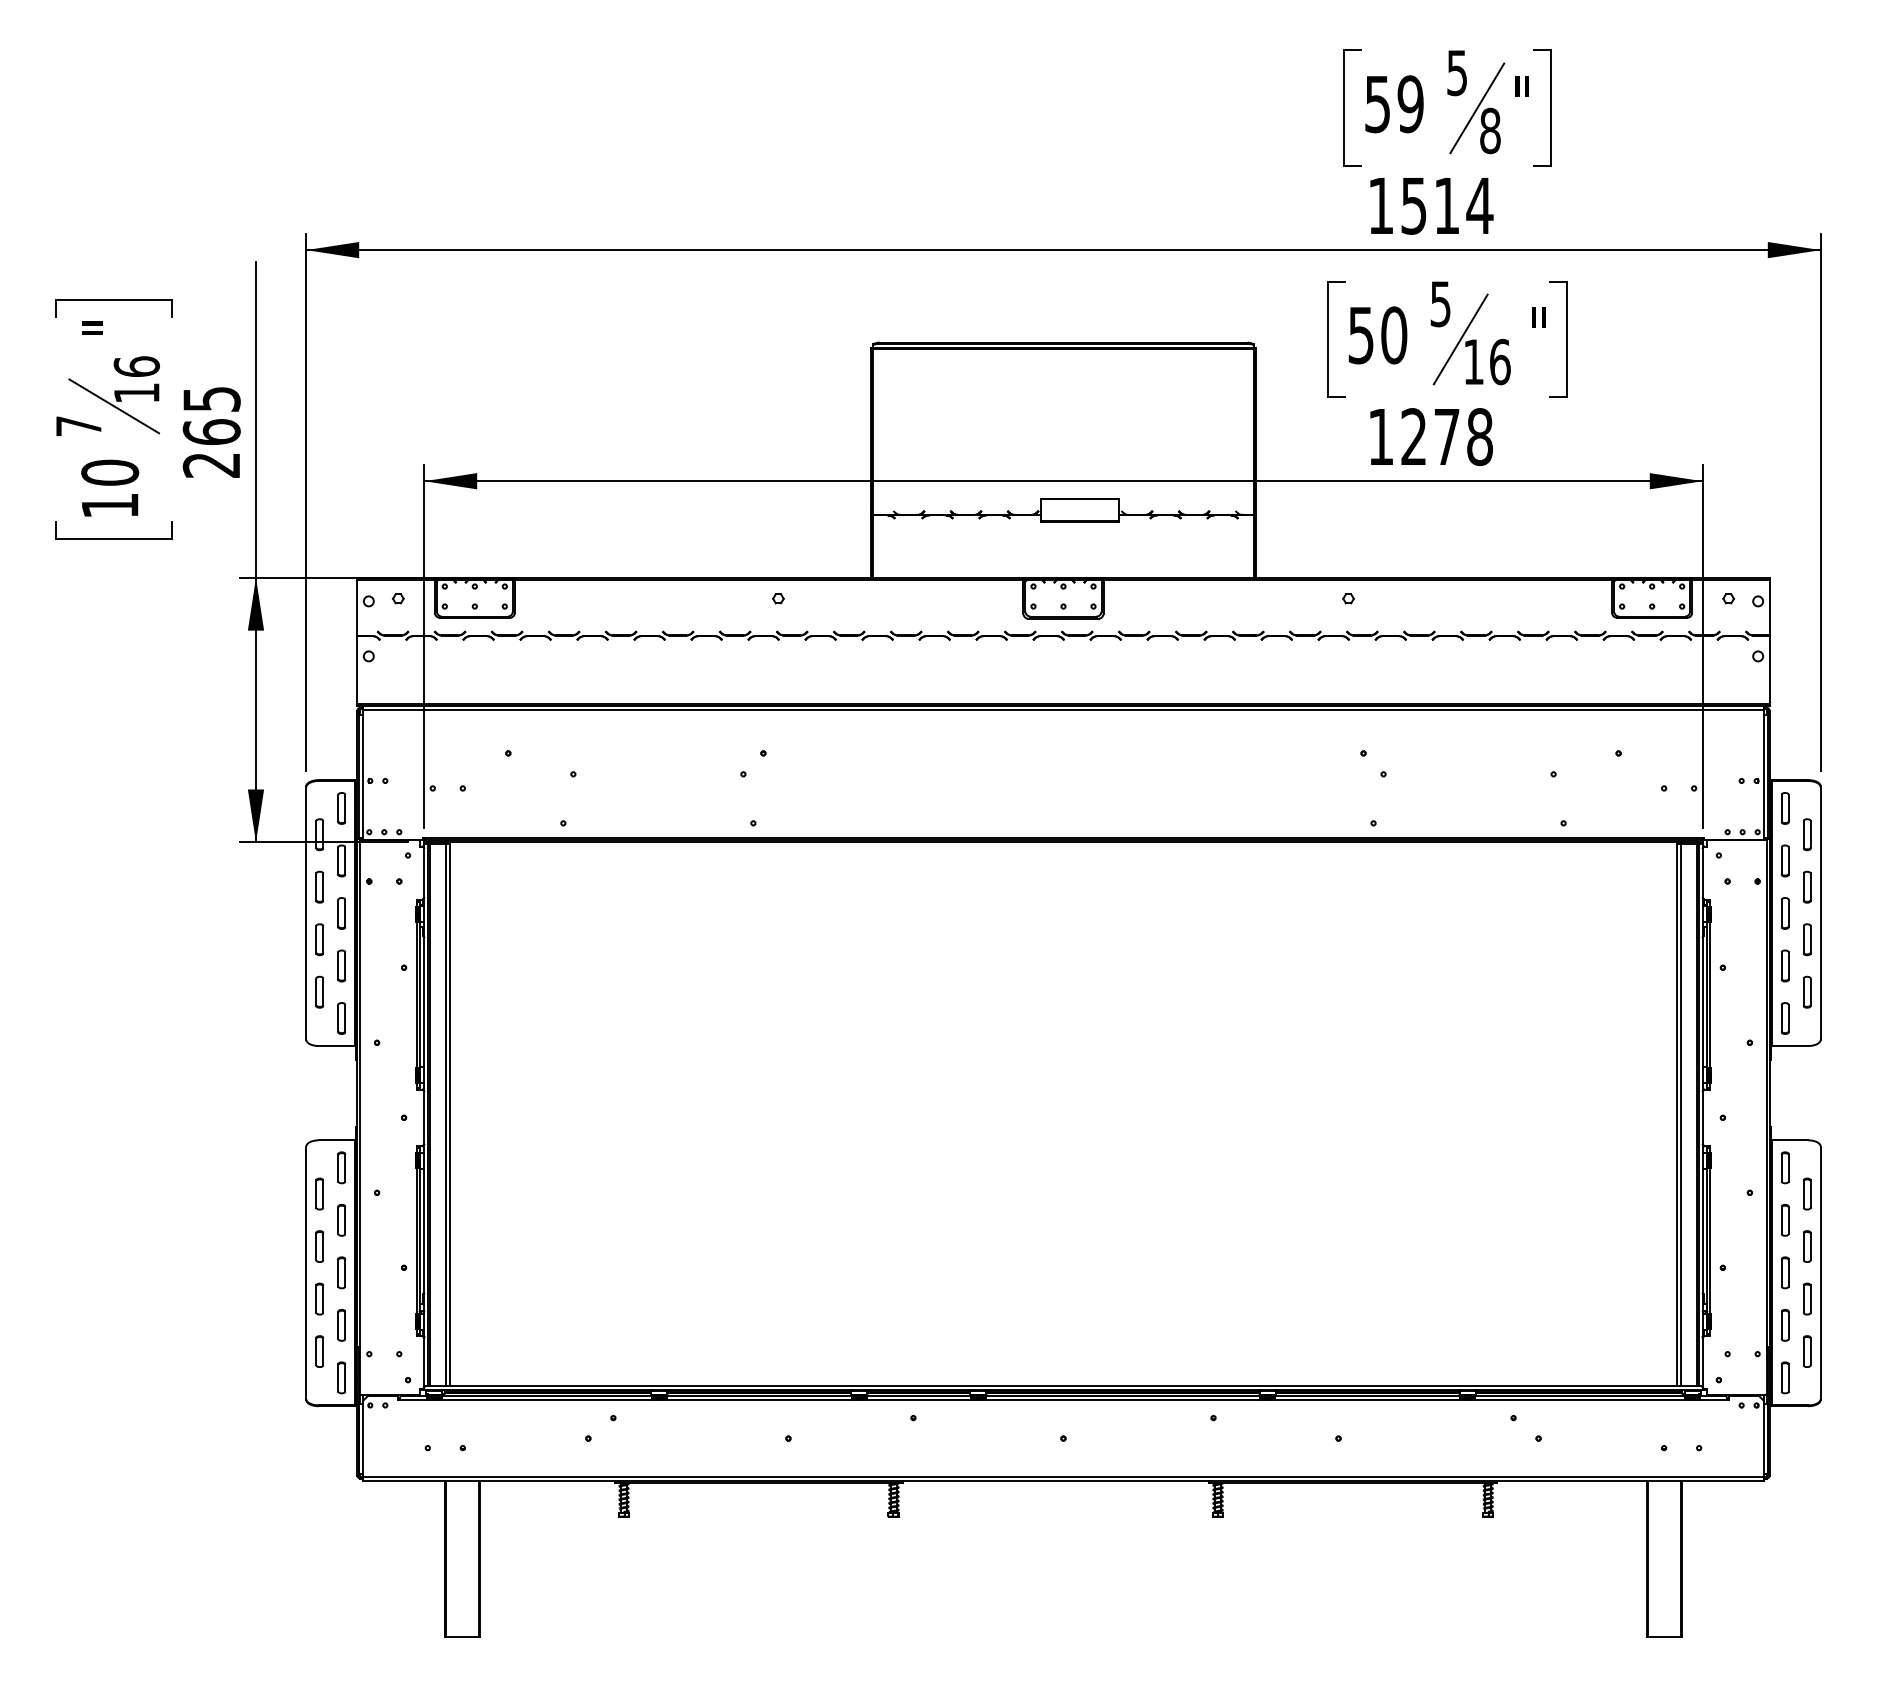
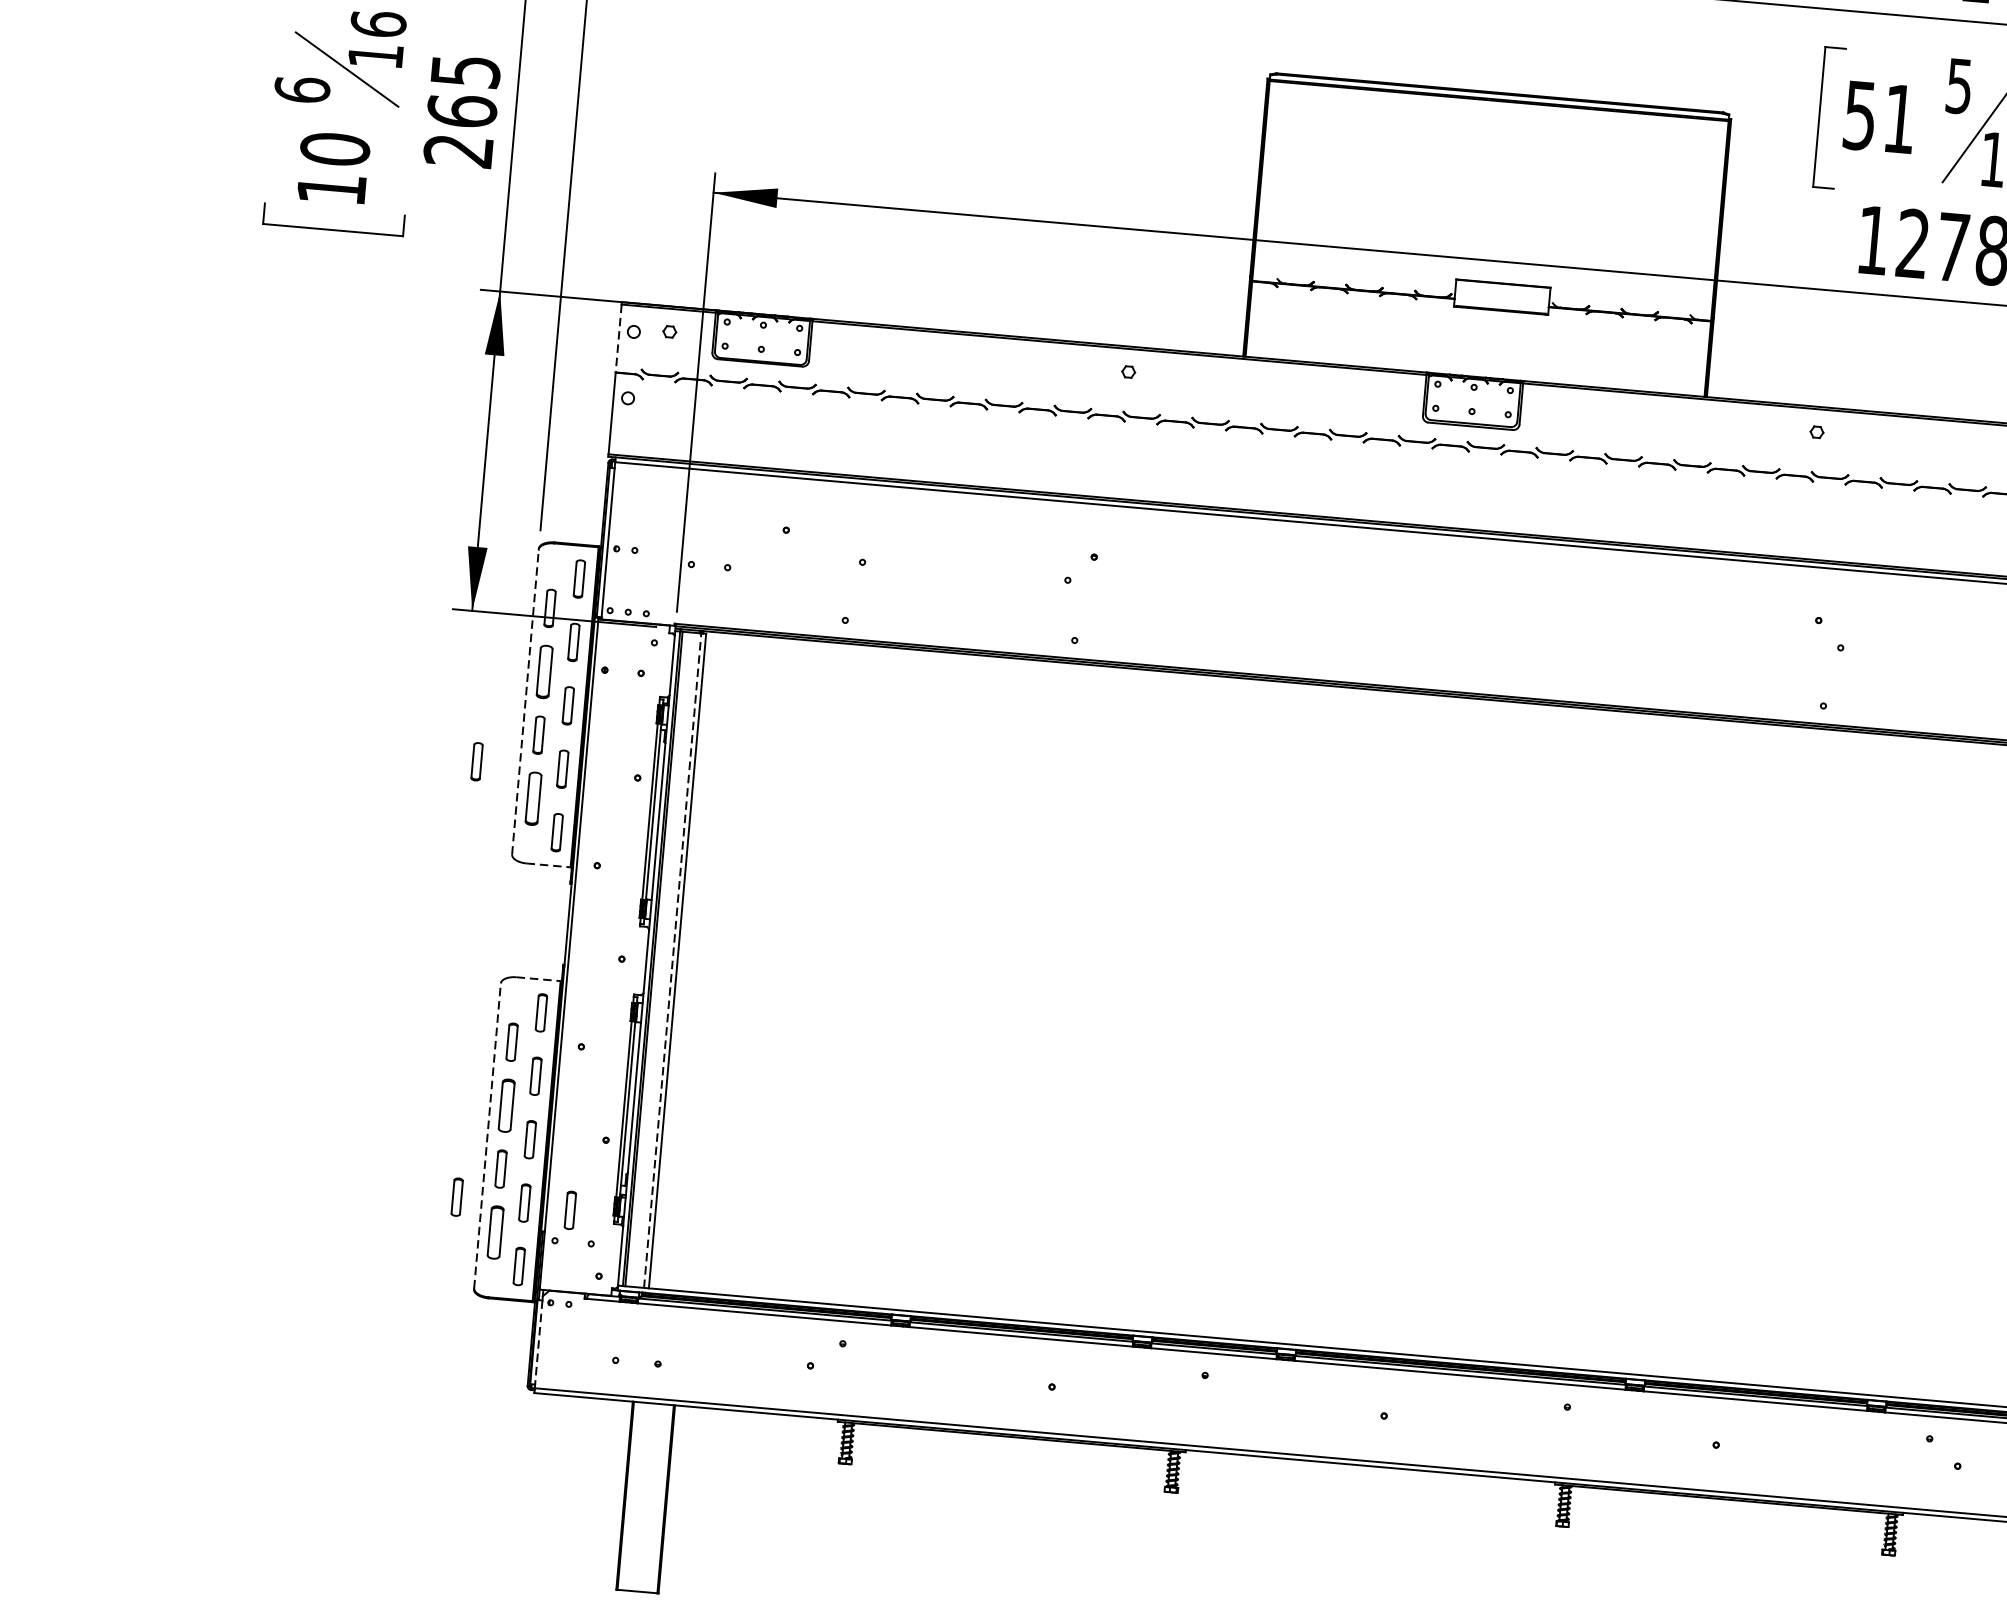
text: (1394, 335) -> (1900, 119), 50 -> 51
text: (78, 425) -> (301, 88), 7 -> 6
line: (356, 608) -> (618, 339), solid -> dashed
part: (319, 886) -> (544, 670), size x1.4
line: (306, 913) -> (525, 702), solid -> dashed
part: (270, 965) -> (476, 761), added
part: (319, 991) -> (533, 797), size x1.4
line: (337, 1046) -> (549, 865), solid -> dashed
line: (445, 1114) -> (672, 959), solid -> dashed
line: (337, 1140) -> (539, 979), solid -> dashed
part: (319, 1246) -> (506, 1105), size x1.4
line: (306, 1272) -> (487, 1135), solid -> dashed
part: (285, 1325) -> (456, 1197), added
part: (379, 1327) -> (570, 1209), added
part: (319, 1351) -> (495, 1232), size x1.4
line: (363, 1438) -> (539, 1341), solid -> dashed

